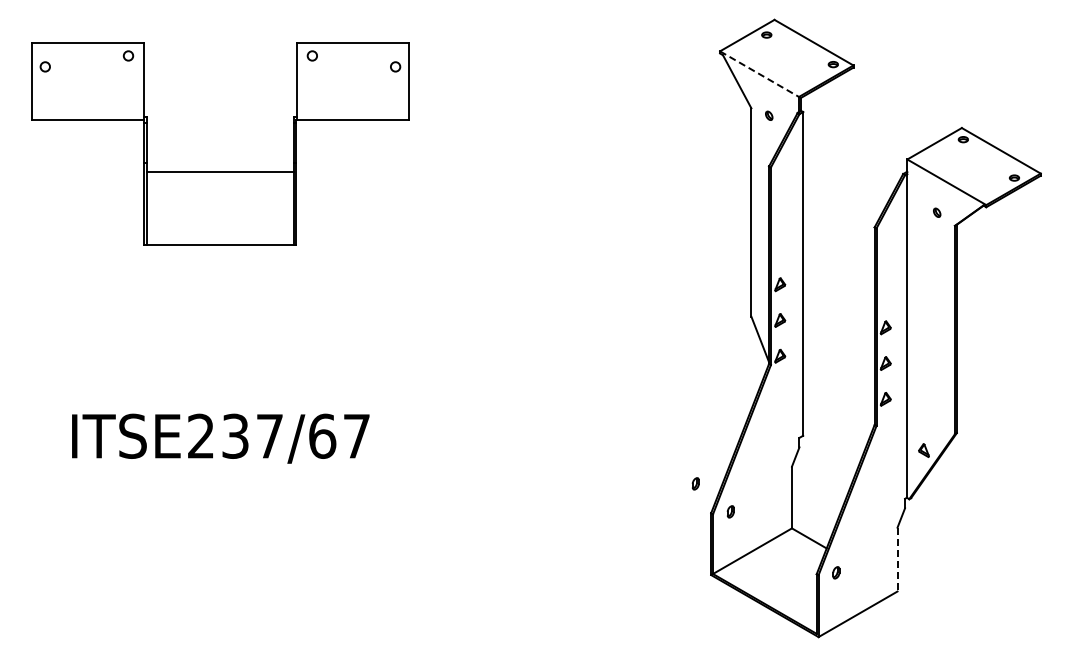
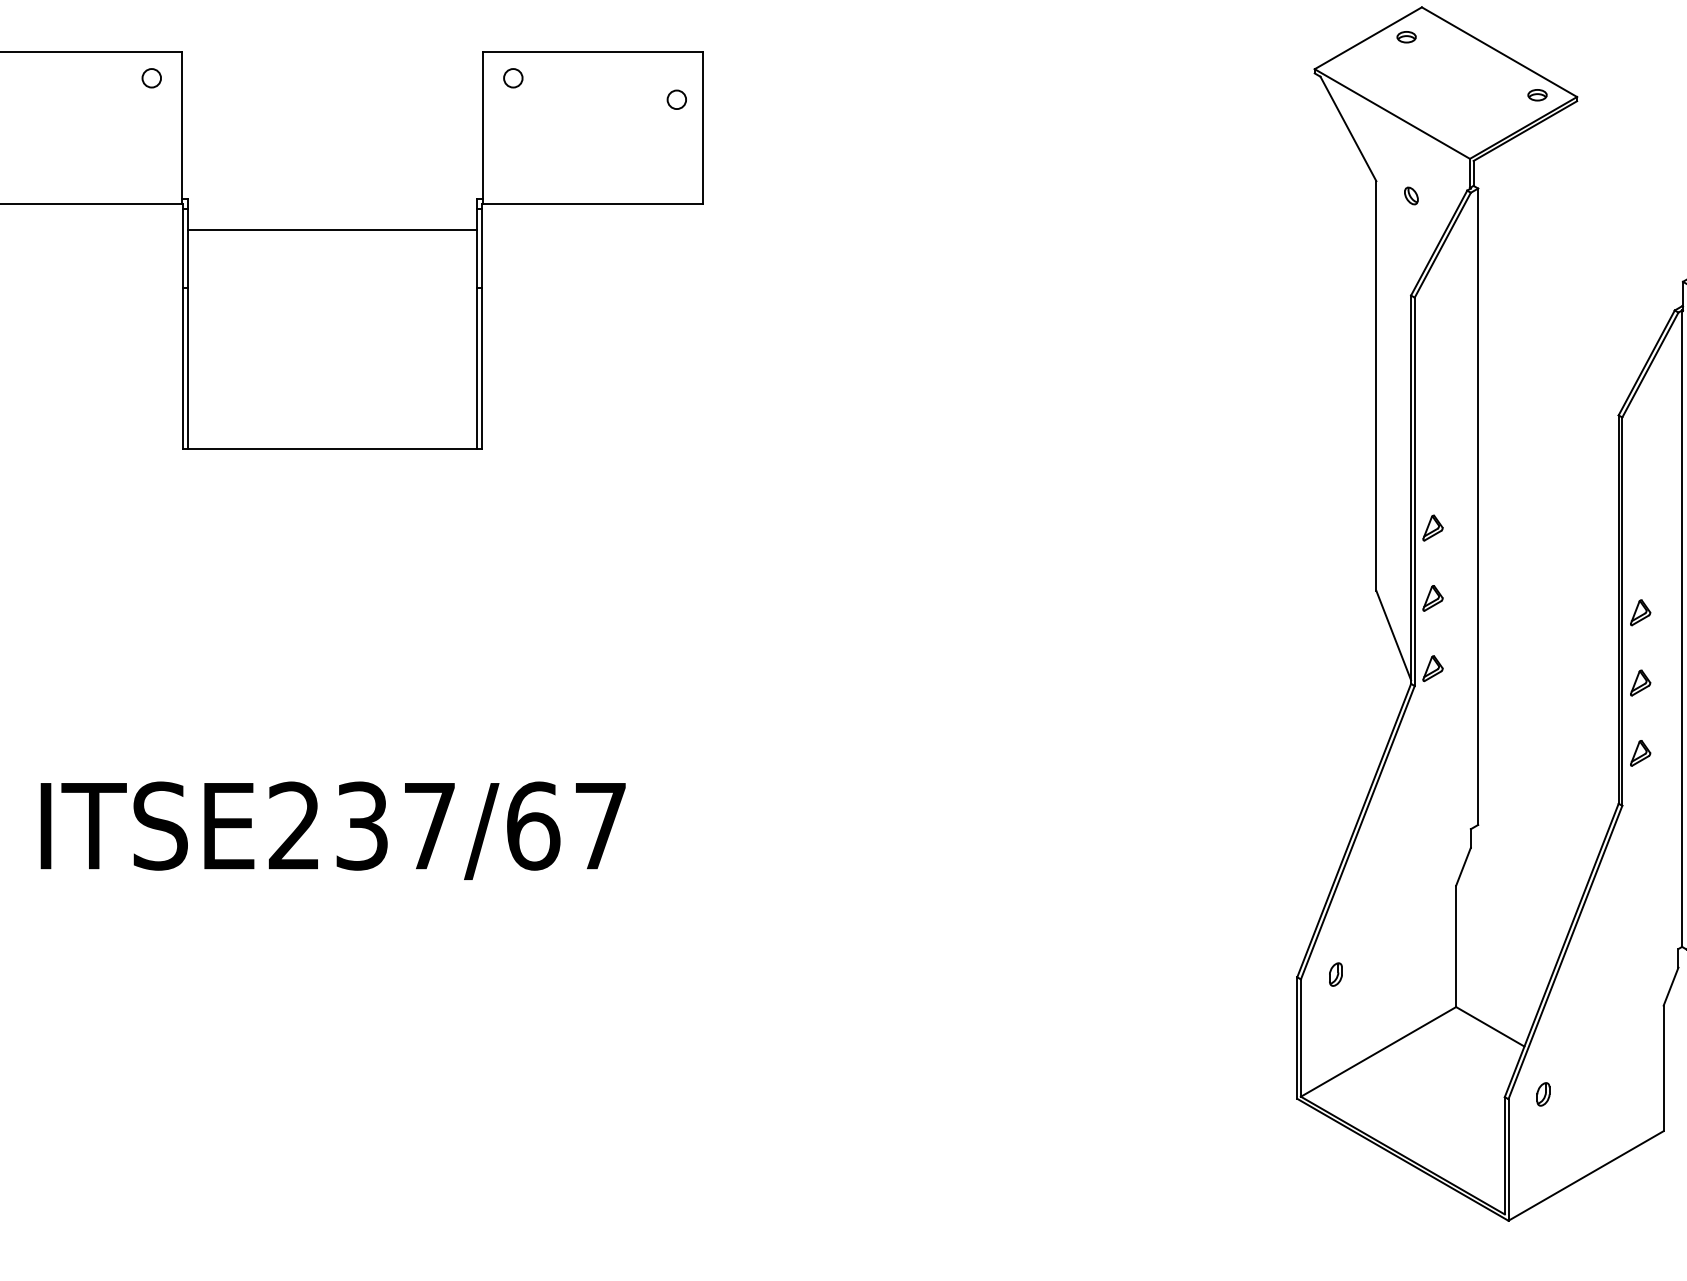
line: (759, 74) -> (1392, 114), dashed -> solid
line: (220, 172) -> (332, 230), moved
part: (695, 483) -> (1266, 918), removed
line: (897, 559) -> (1663, 1068), dashed -> solid

